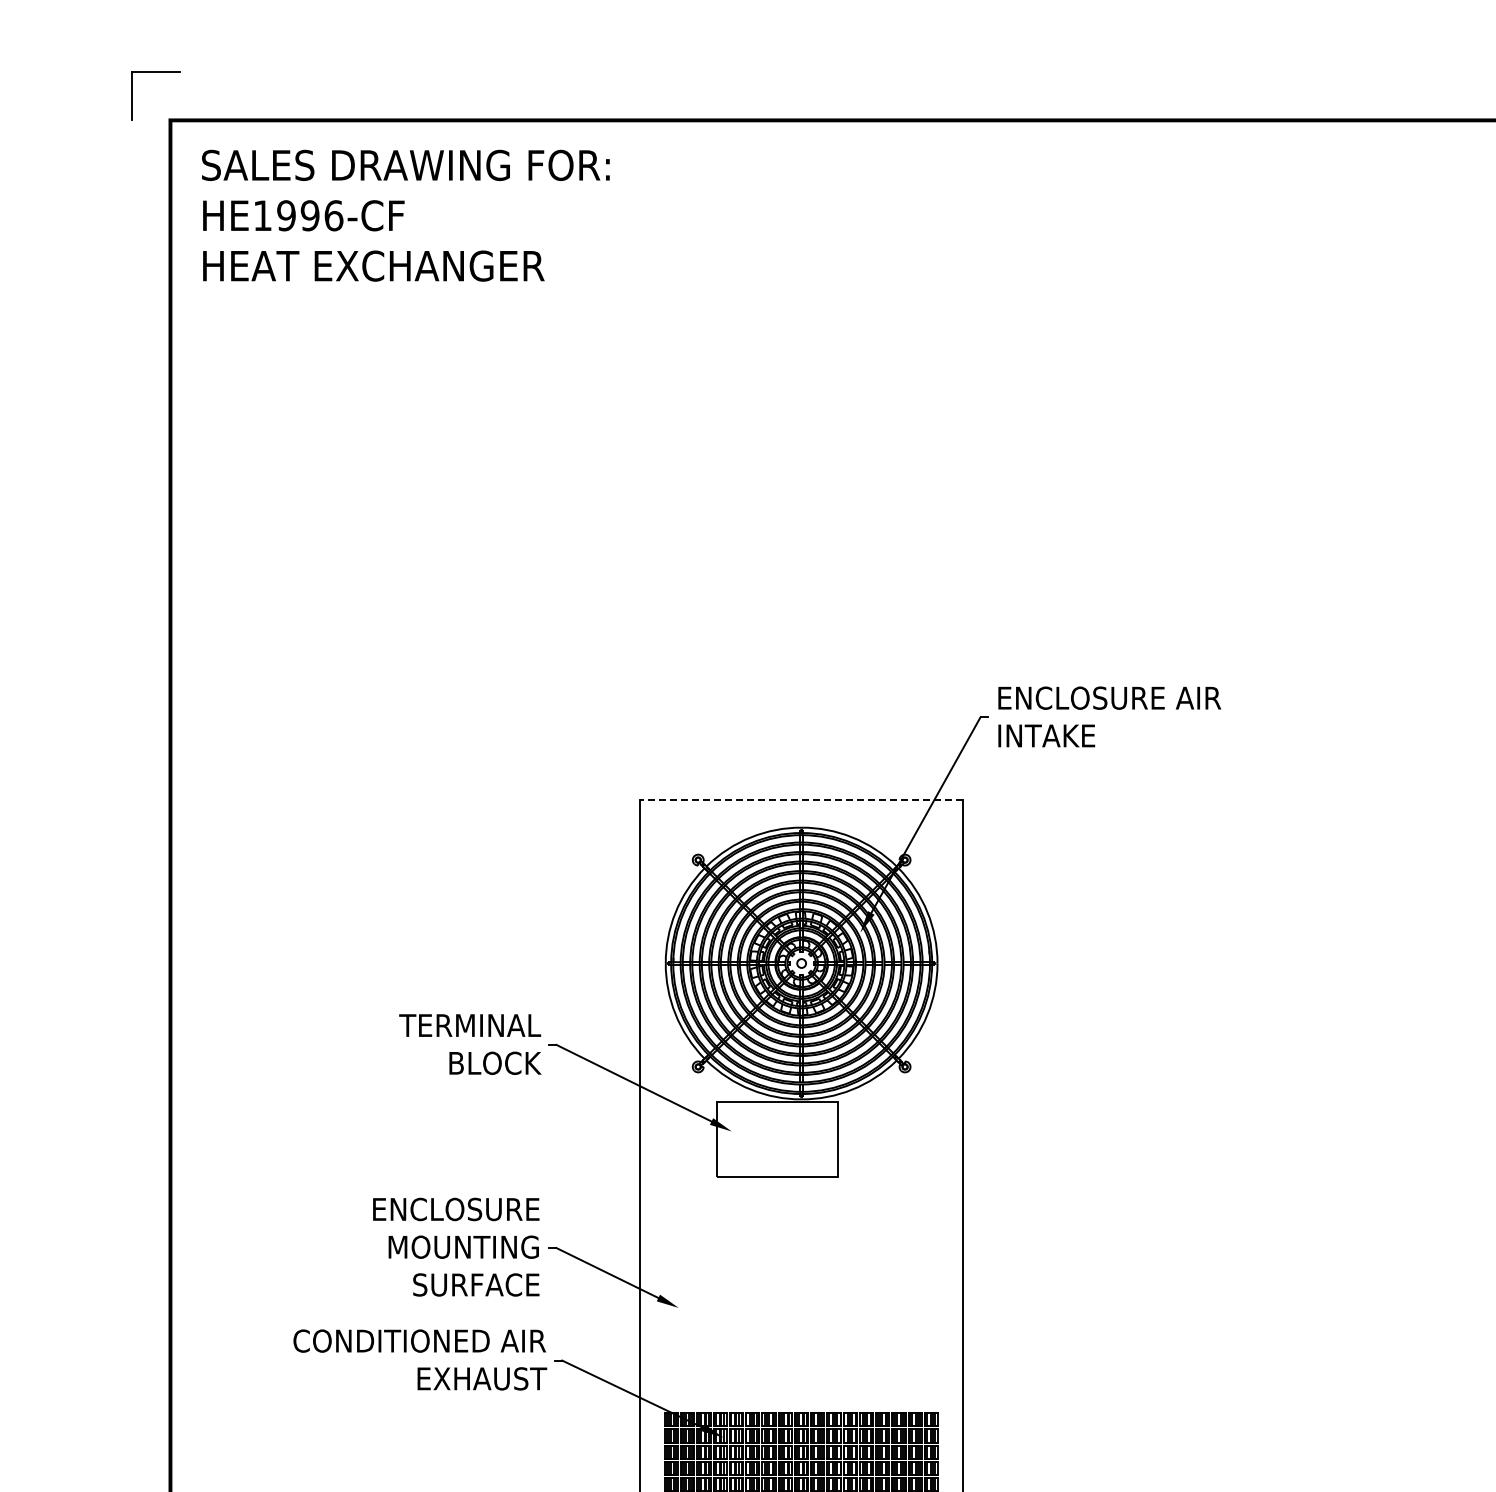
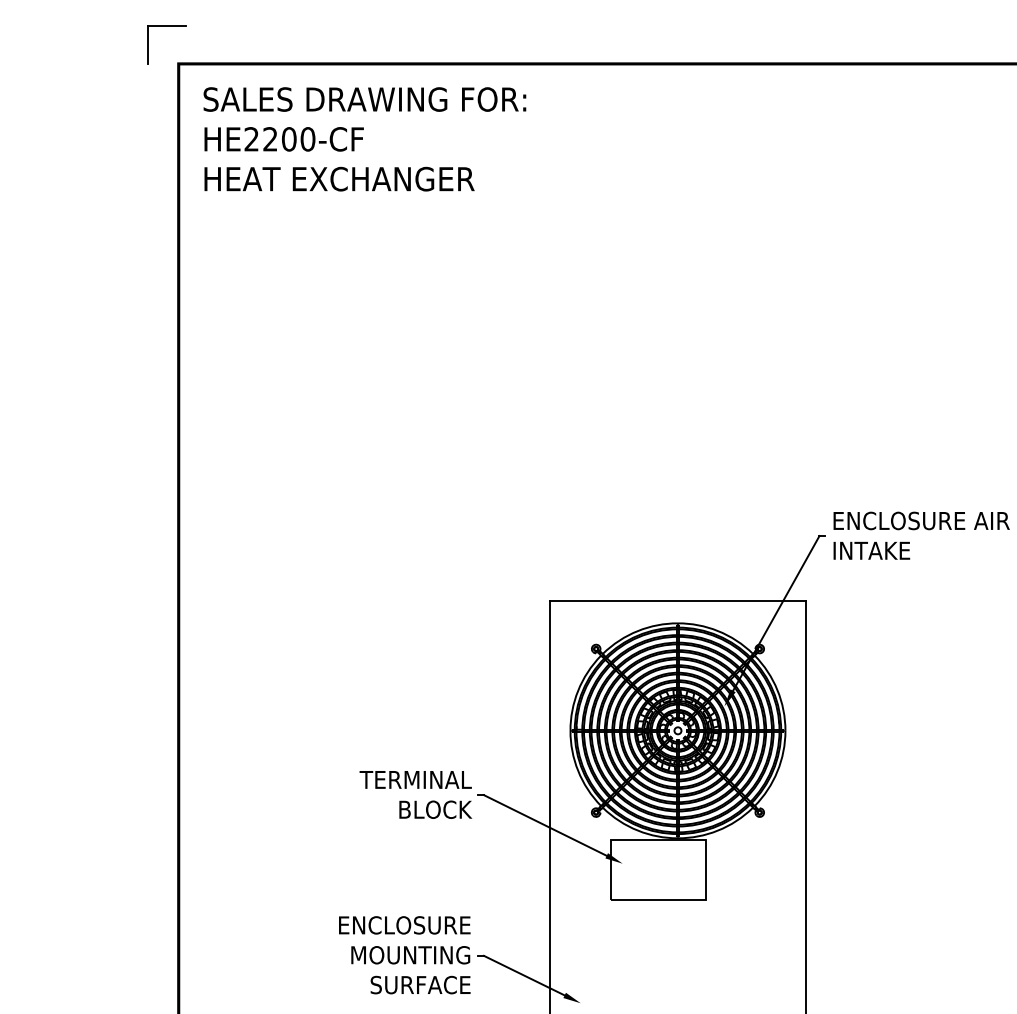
text: (298, 215) -> (279, 139), HE1996-CF -> HE2200-CF
line: (801, 800) -> (677, 601), dashed -> solid

